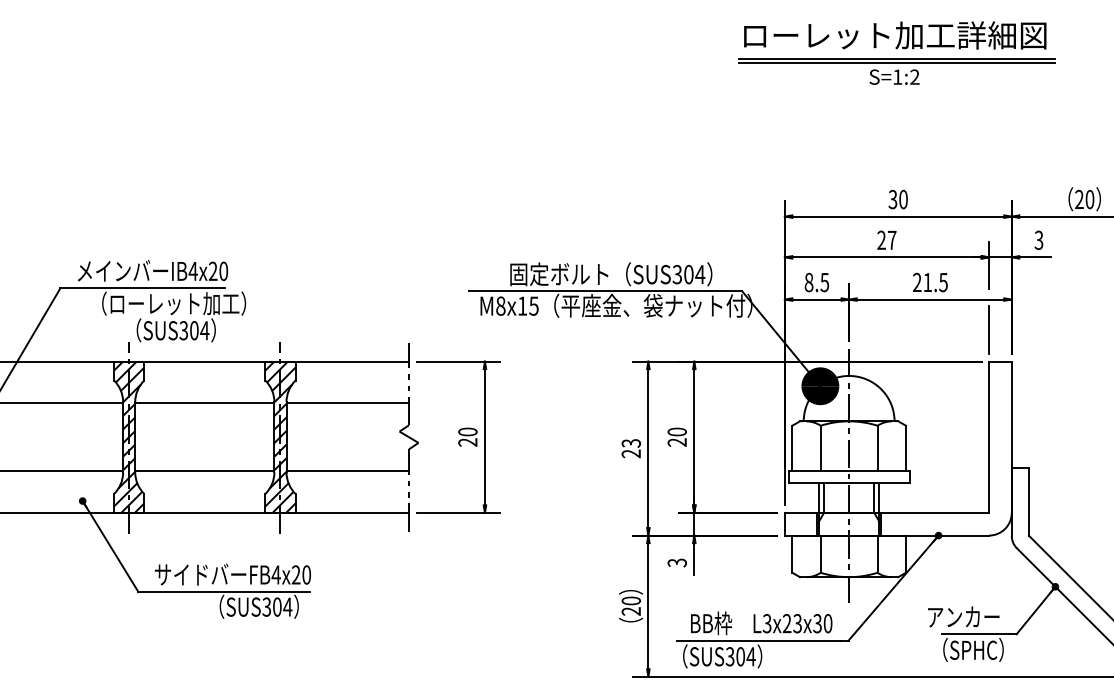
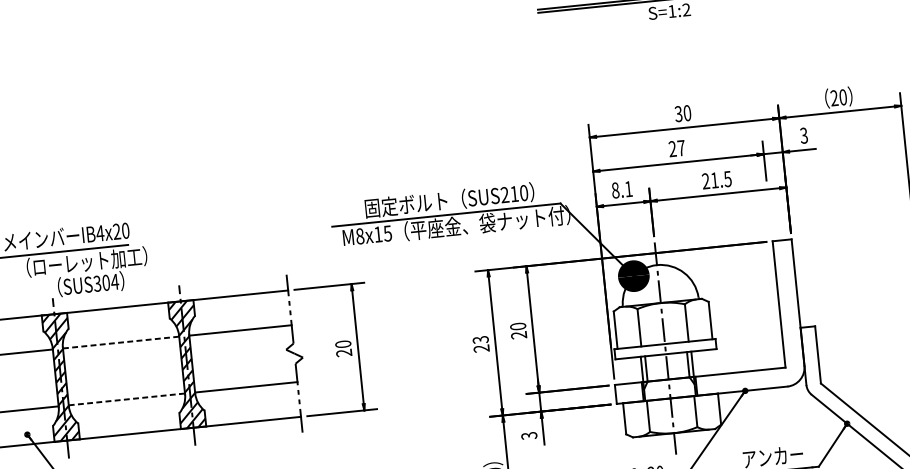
text: (688, 274) -> (514, 194), SUS304 -> SUS210
text: (824, 282) -> (628, 189), 8.5 -> 8.1
line: (989, 330) -> (770, 215), removed
line: (204, 403) -> (120, 342), solid -> dashed
line: (204, 471) -> (126, 399), solid -> dashed

